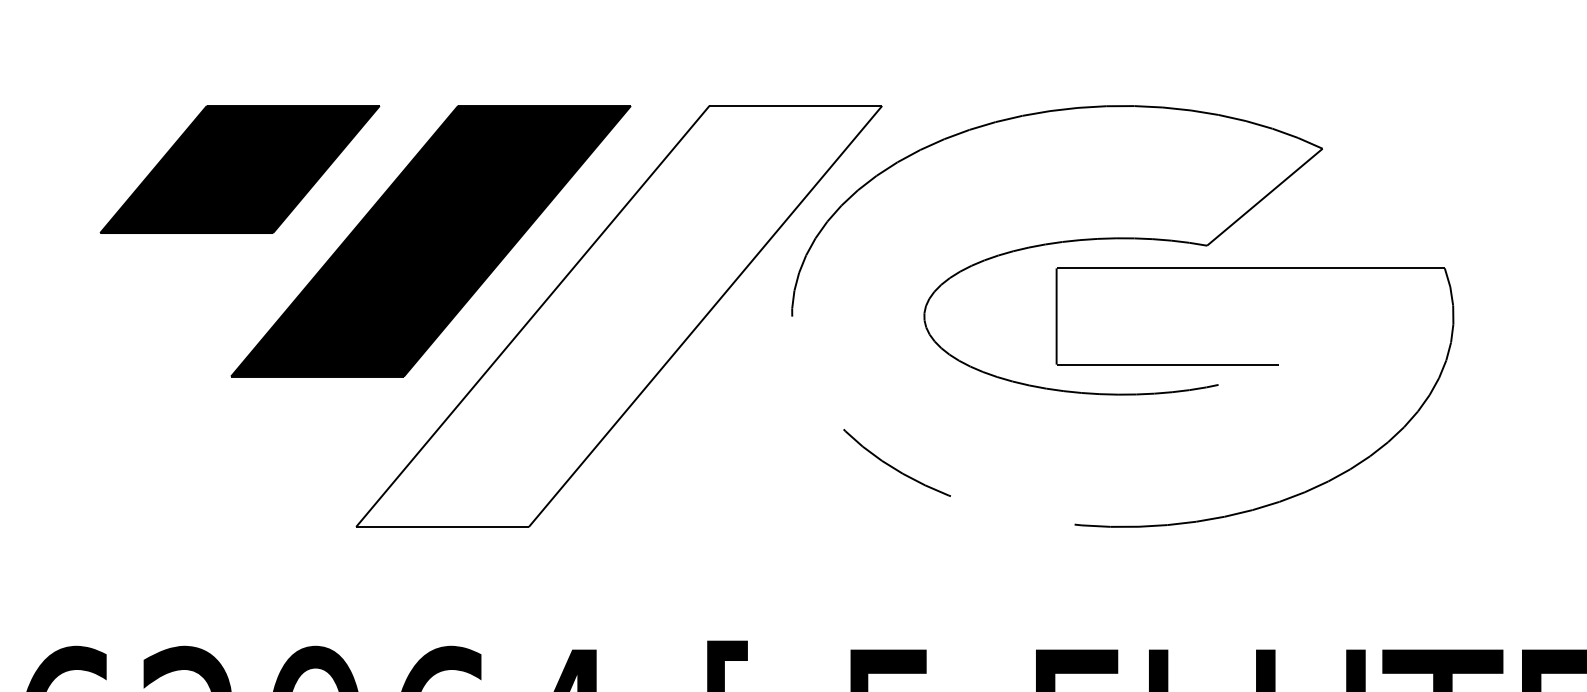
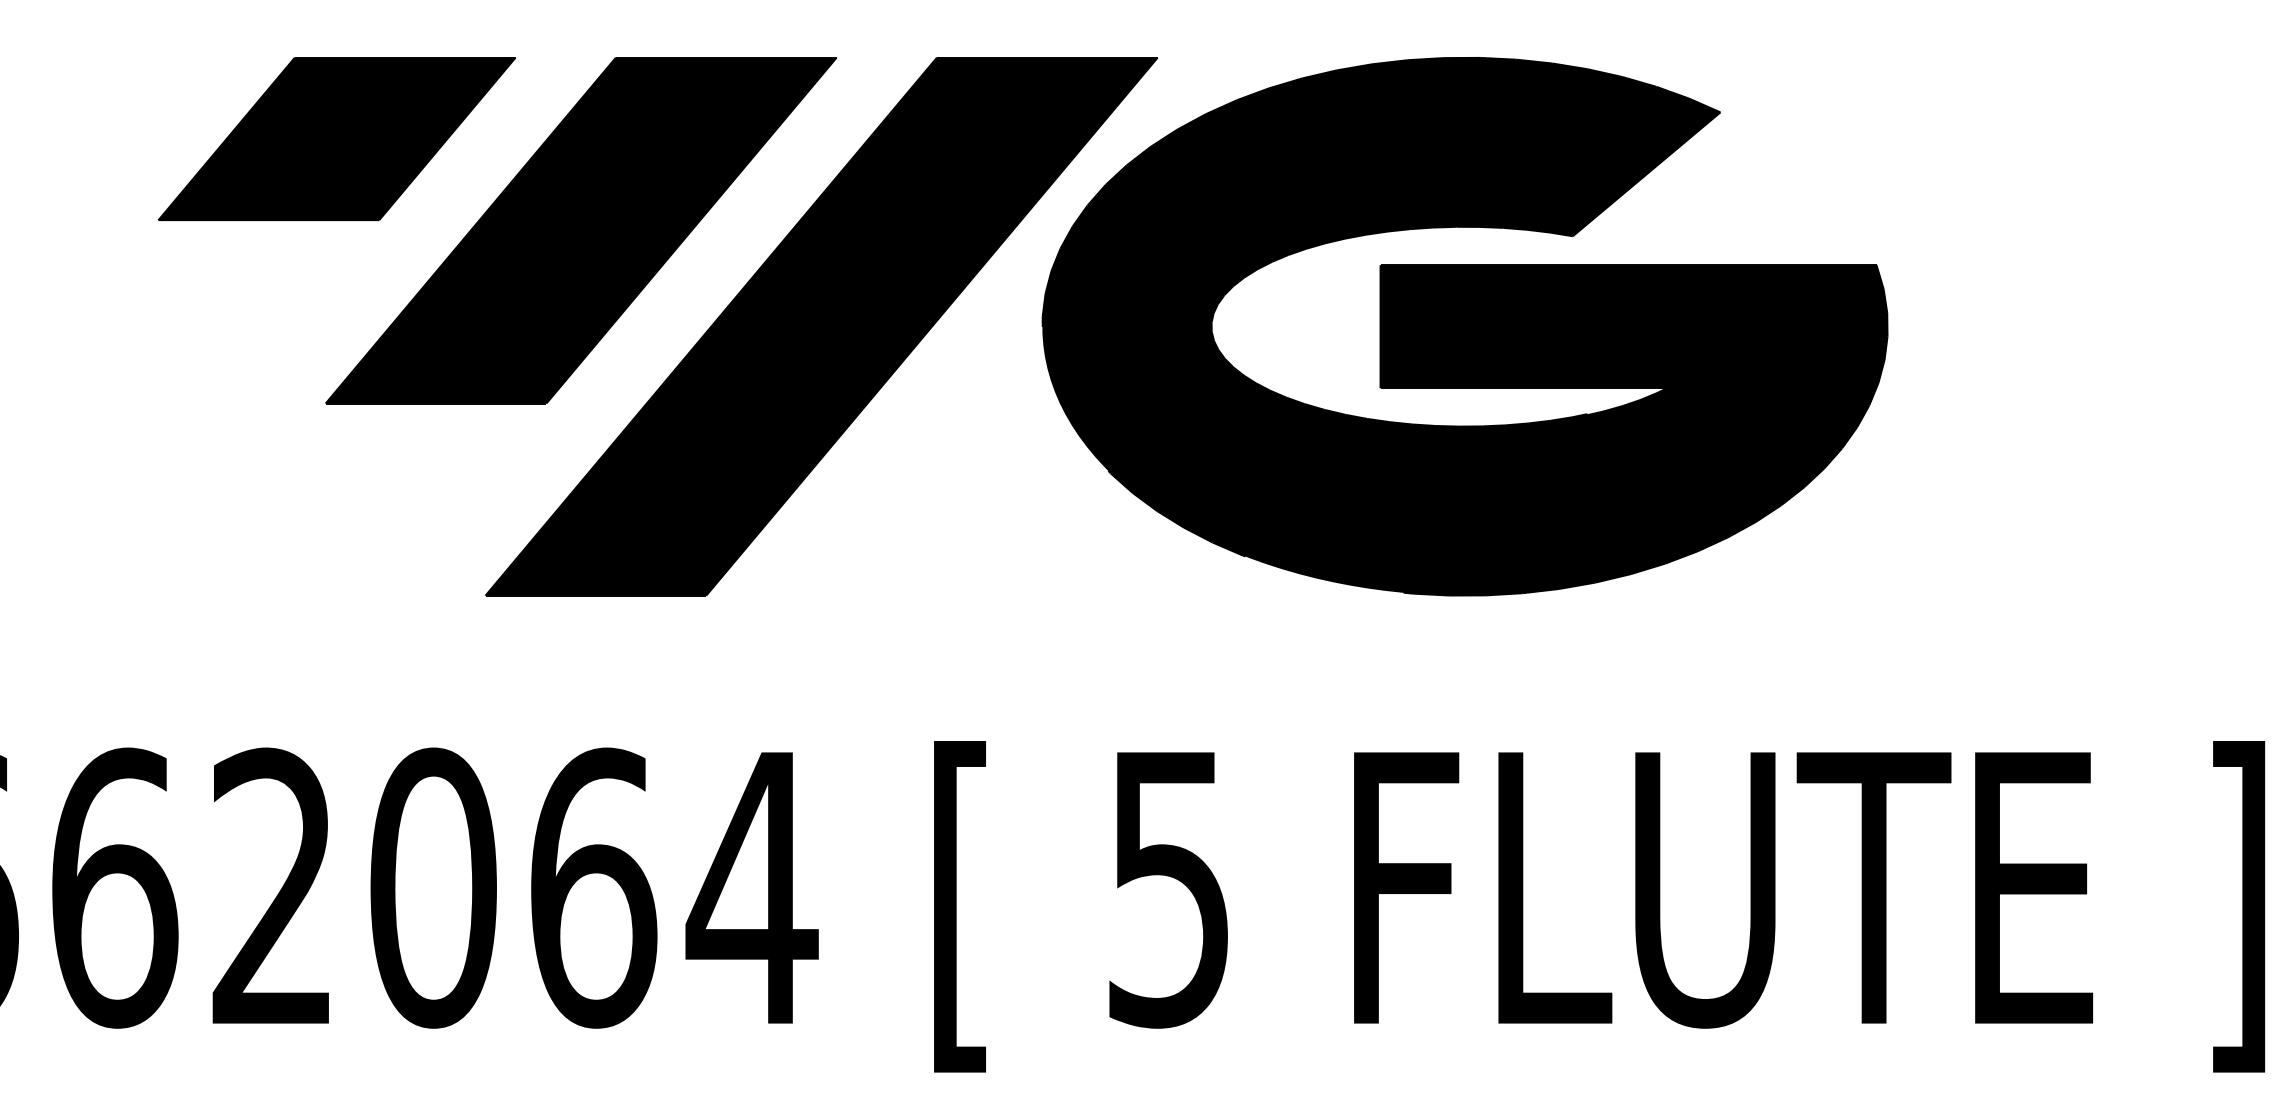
fill: (619, 316) -> (821, 326), added
fill: (1122, 316) -> (1464, 326), added

